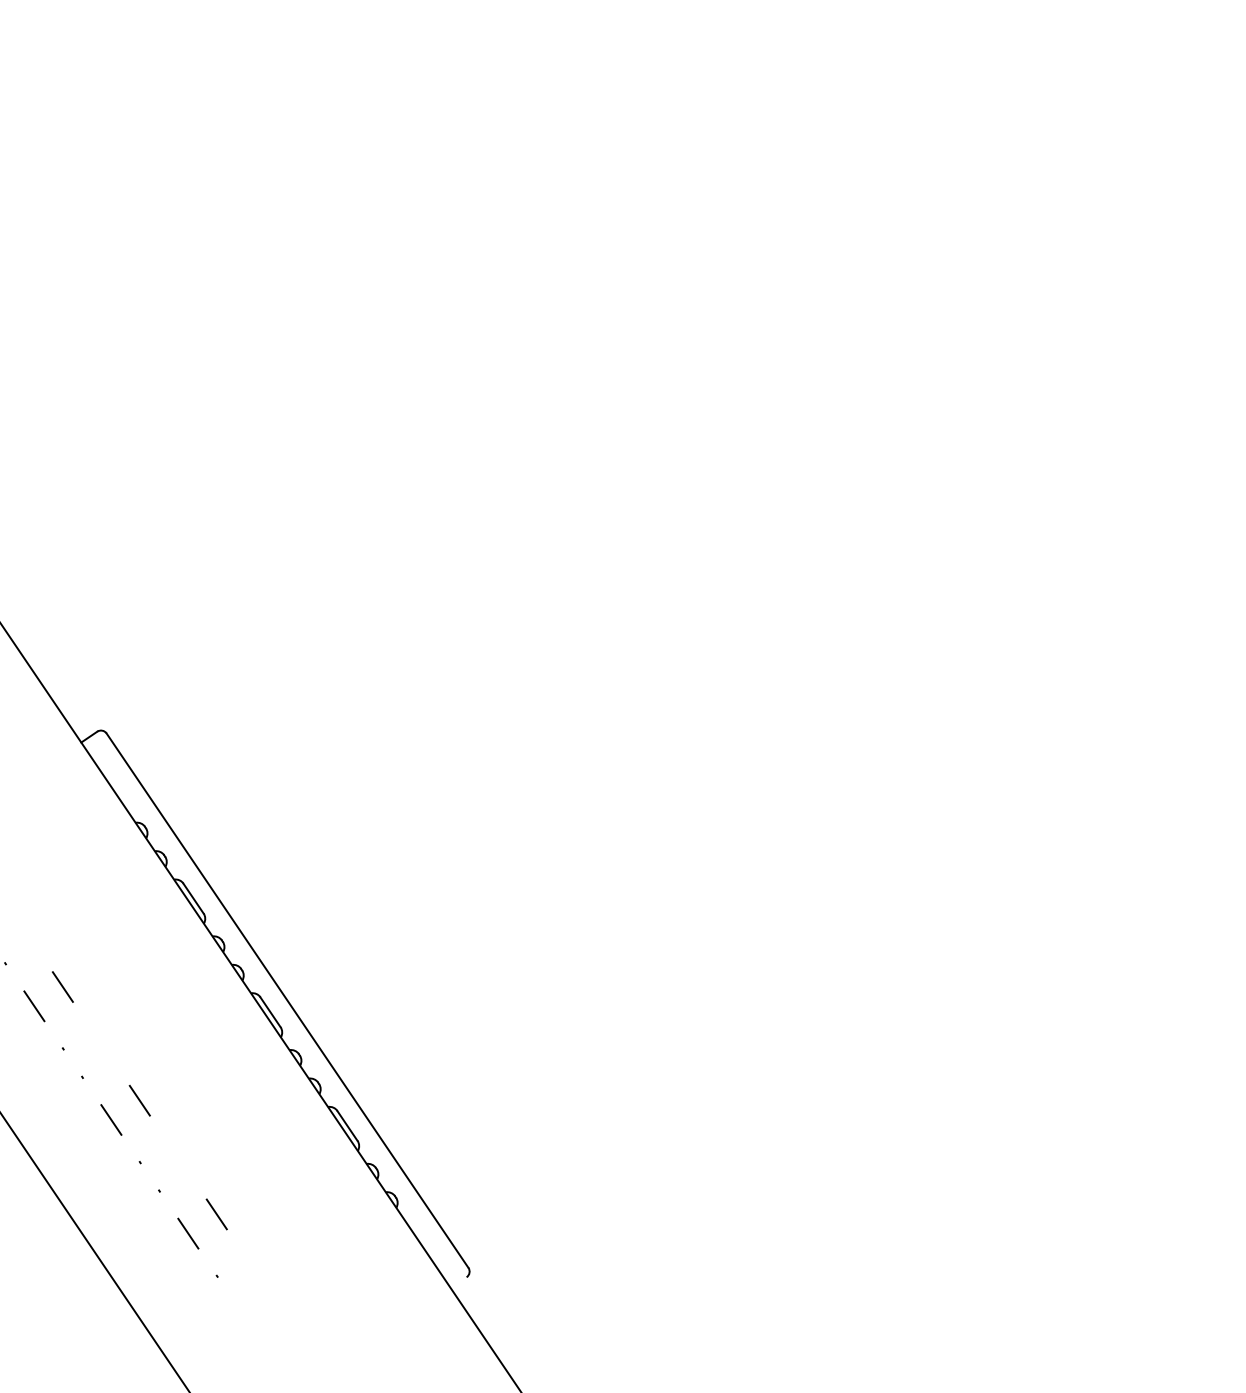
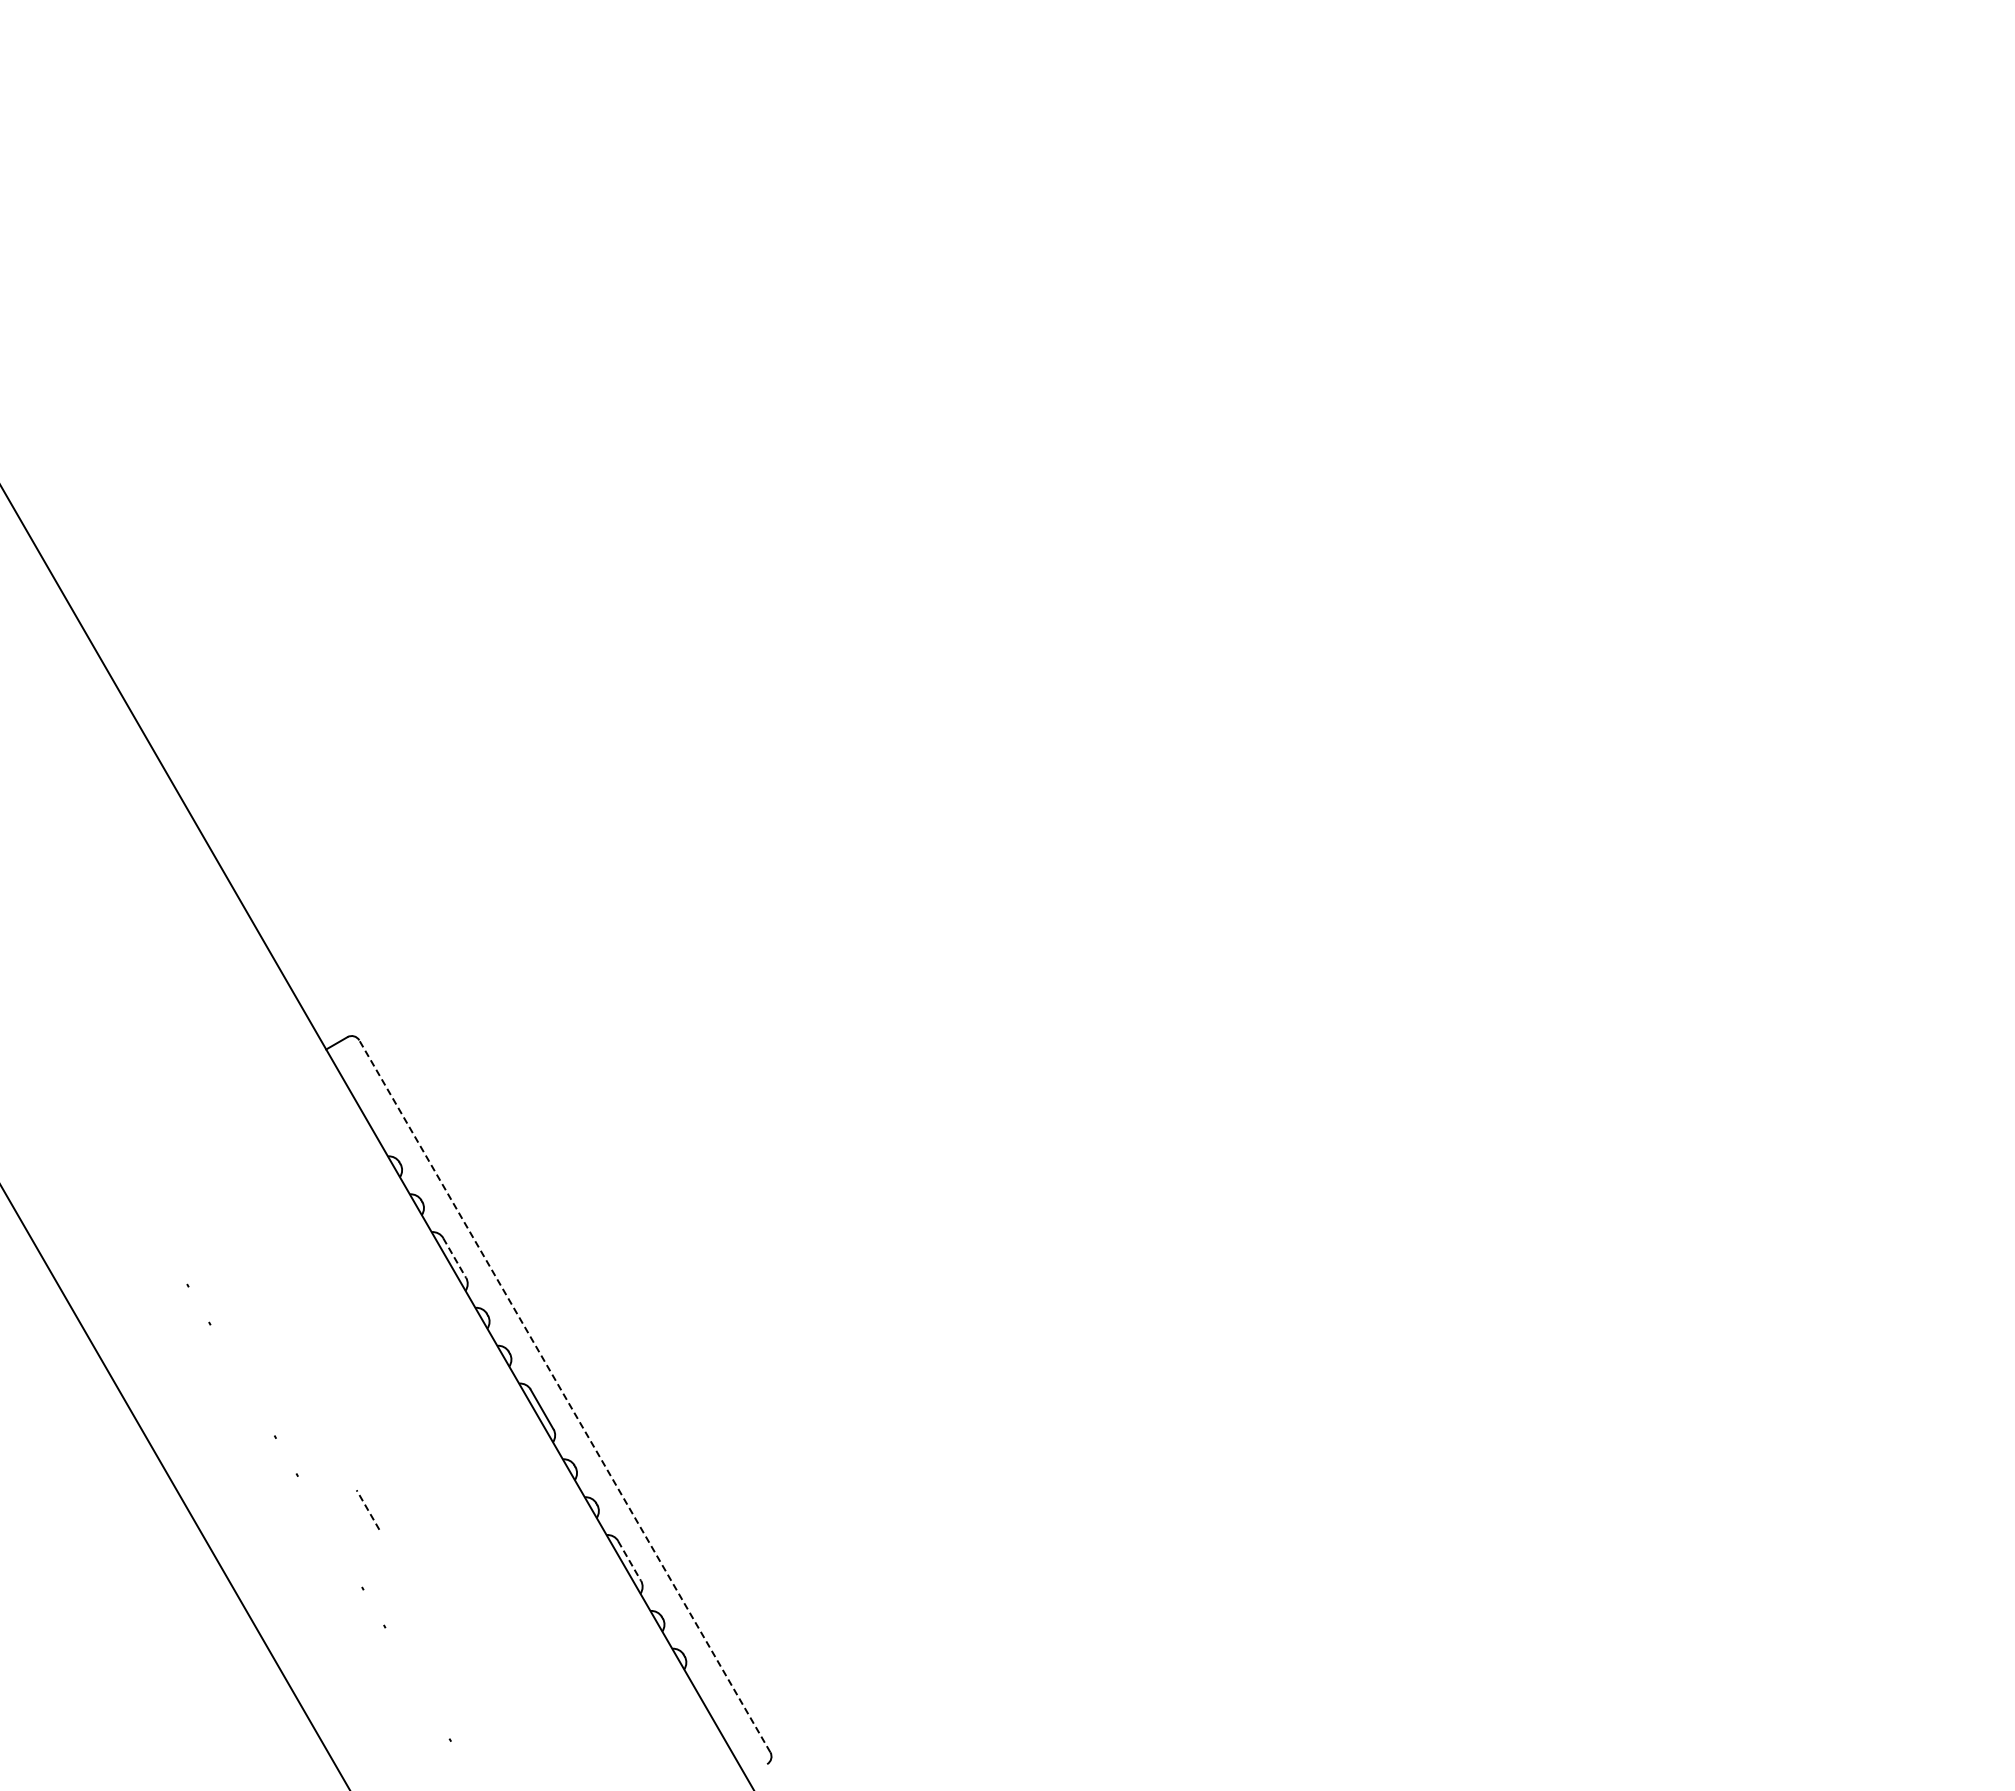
line: (193, 898) -> (454, 1257), solid -> dashed
line: (62, 987) -> (280, 1358), removed
line: (287, 1000) -> (564, 1395), solid -> dashed
line: (34, 1006) -> (242, 1380), removed
line: (140, 1101) -> (368, 1510), solid -> dashed
line: (110, 1119) -> (329, 1531), removed
line: (347, 1125) -> (629, 1560), solid -> dashed
line: (216, 1214) -> (455, 1661), removed
line: (188, 1233) -> (417, 1683), removed

